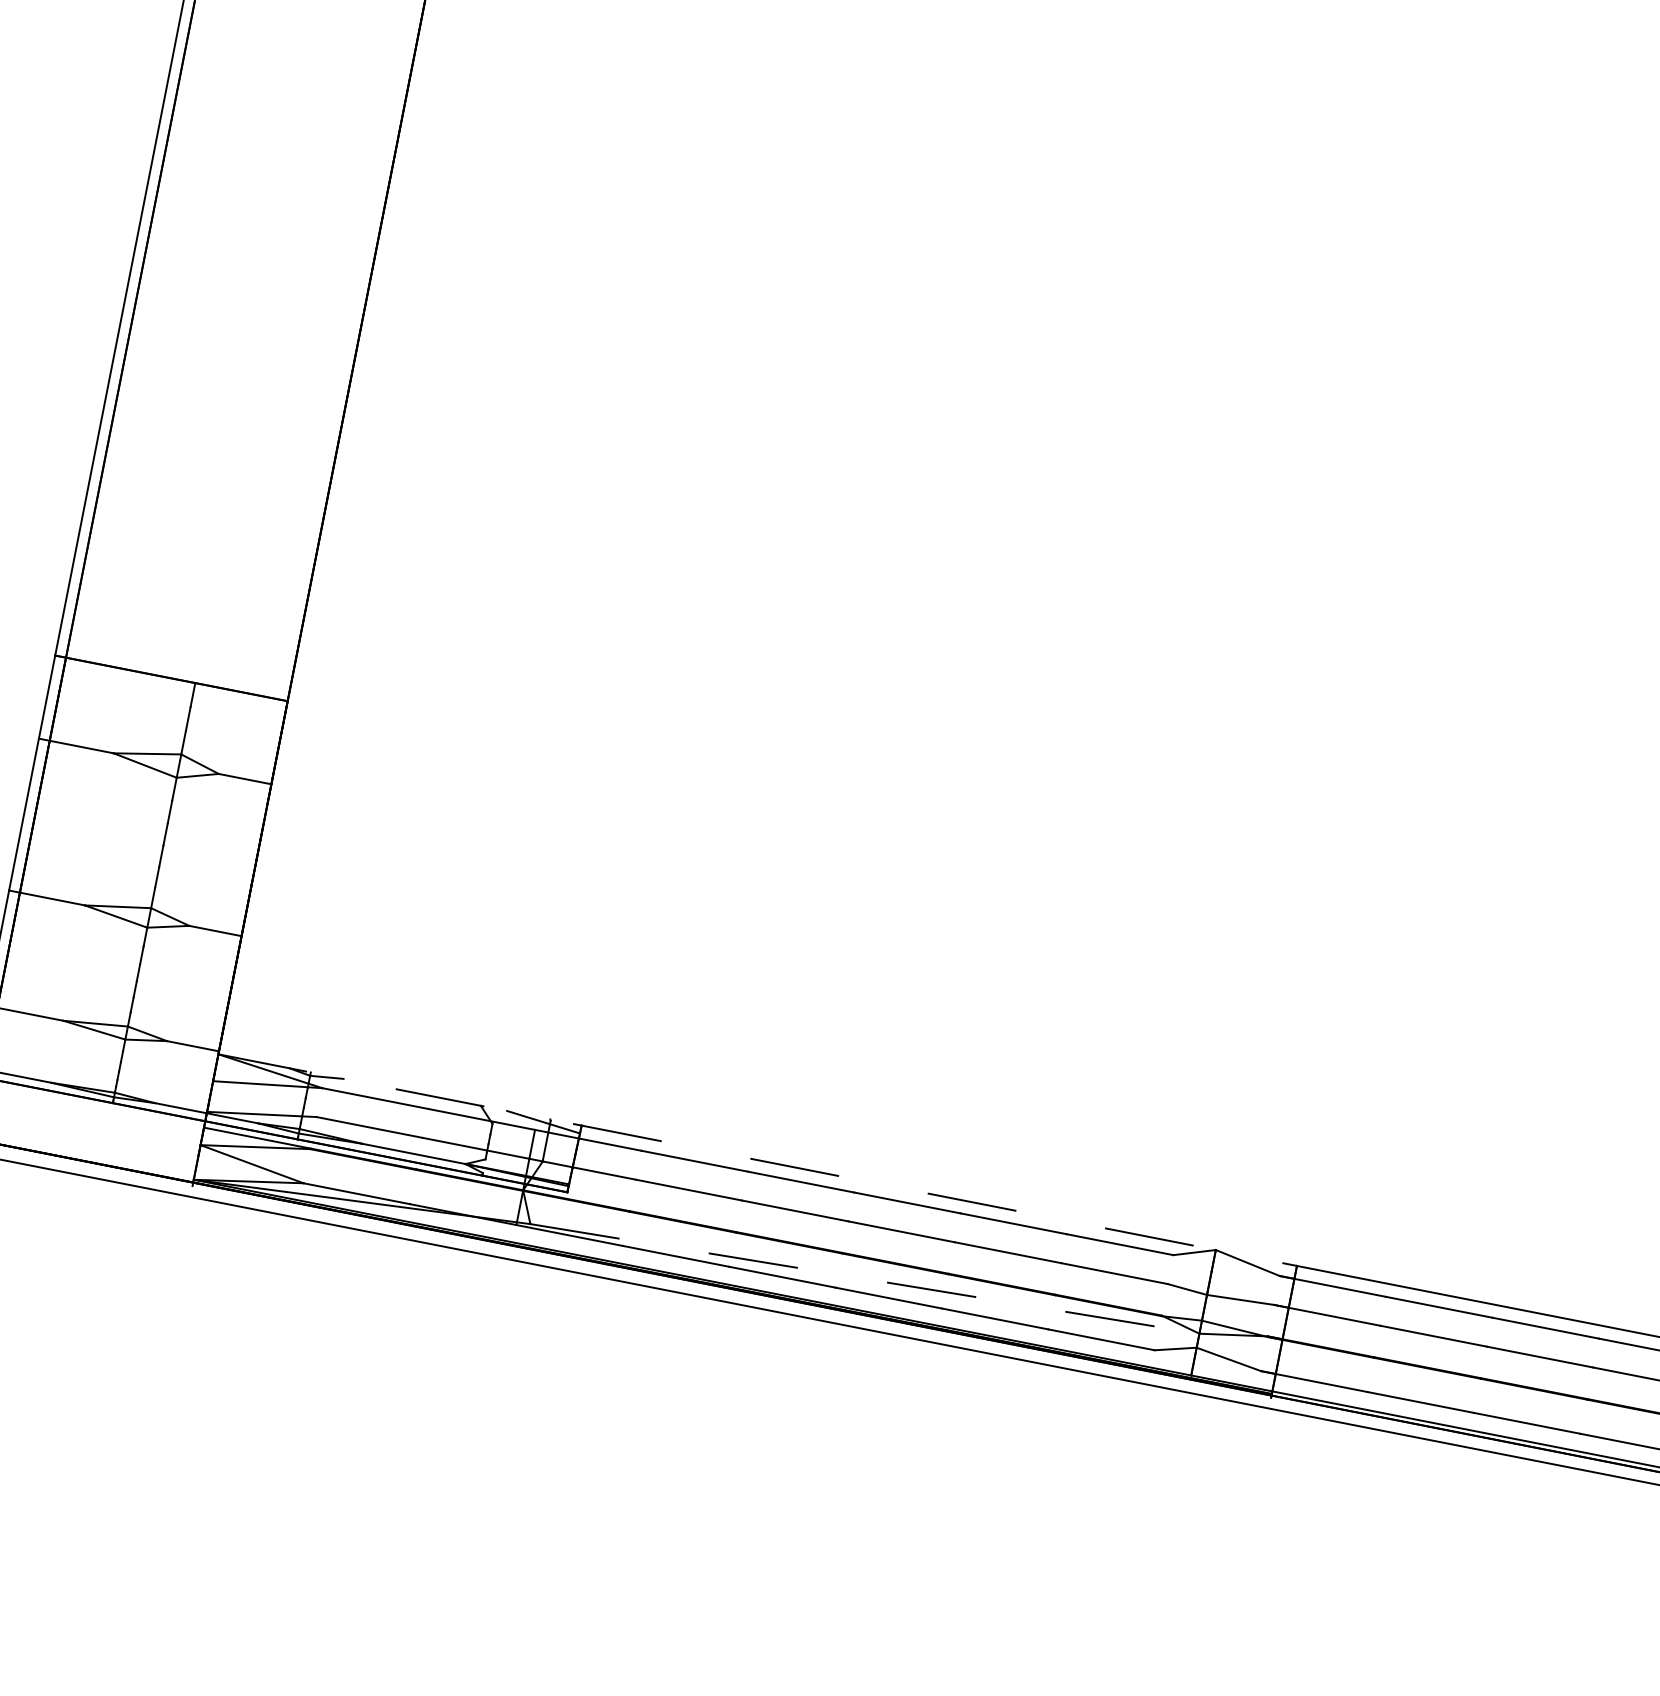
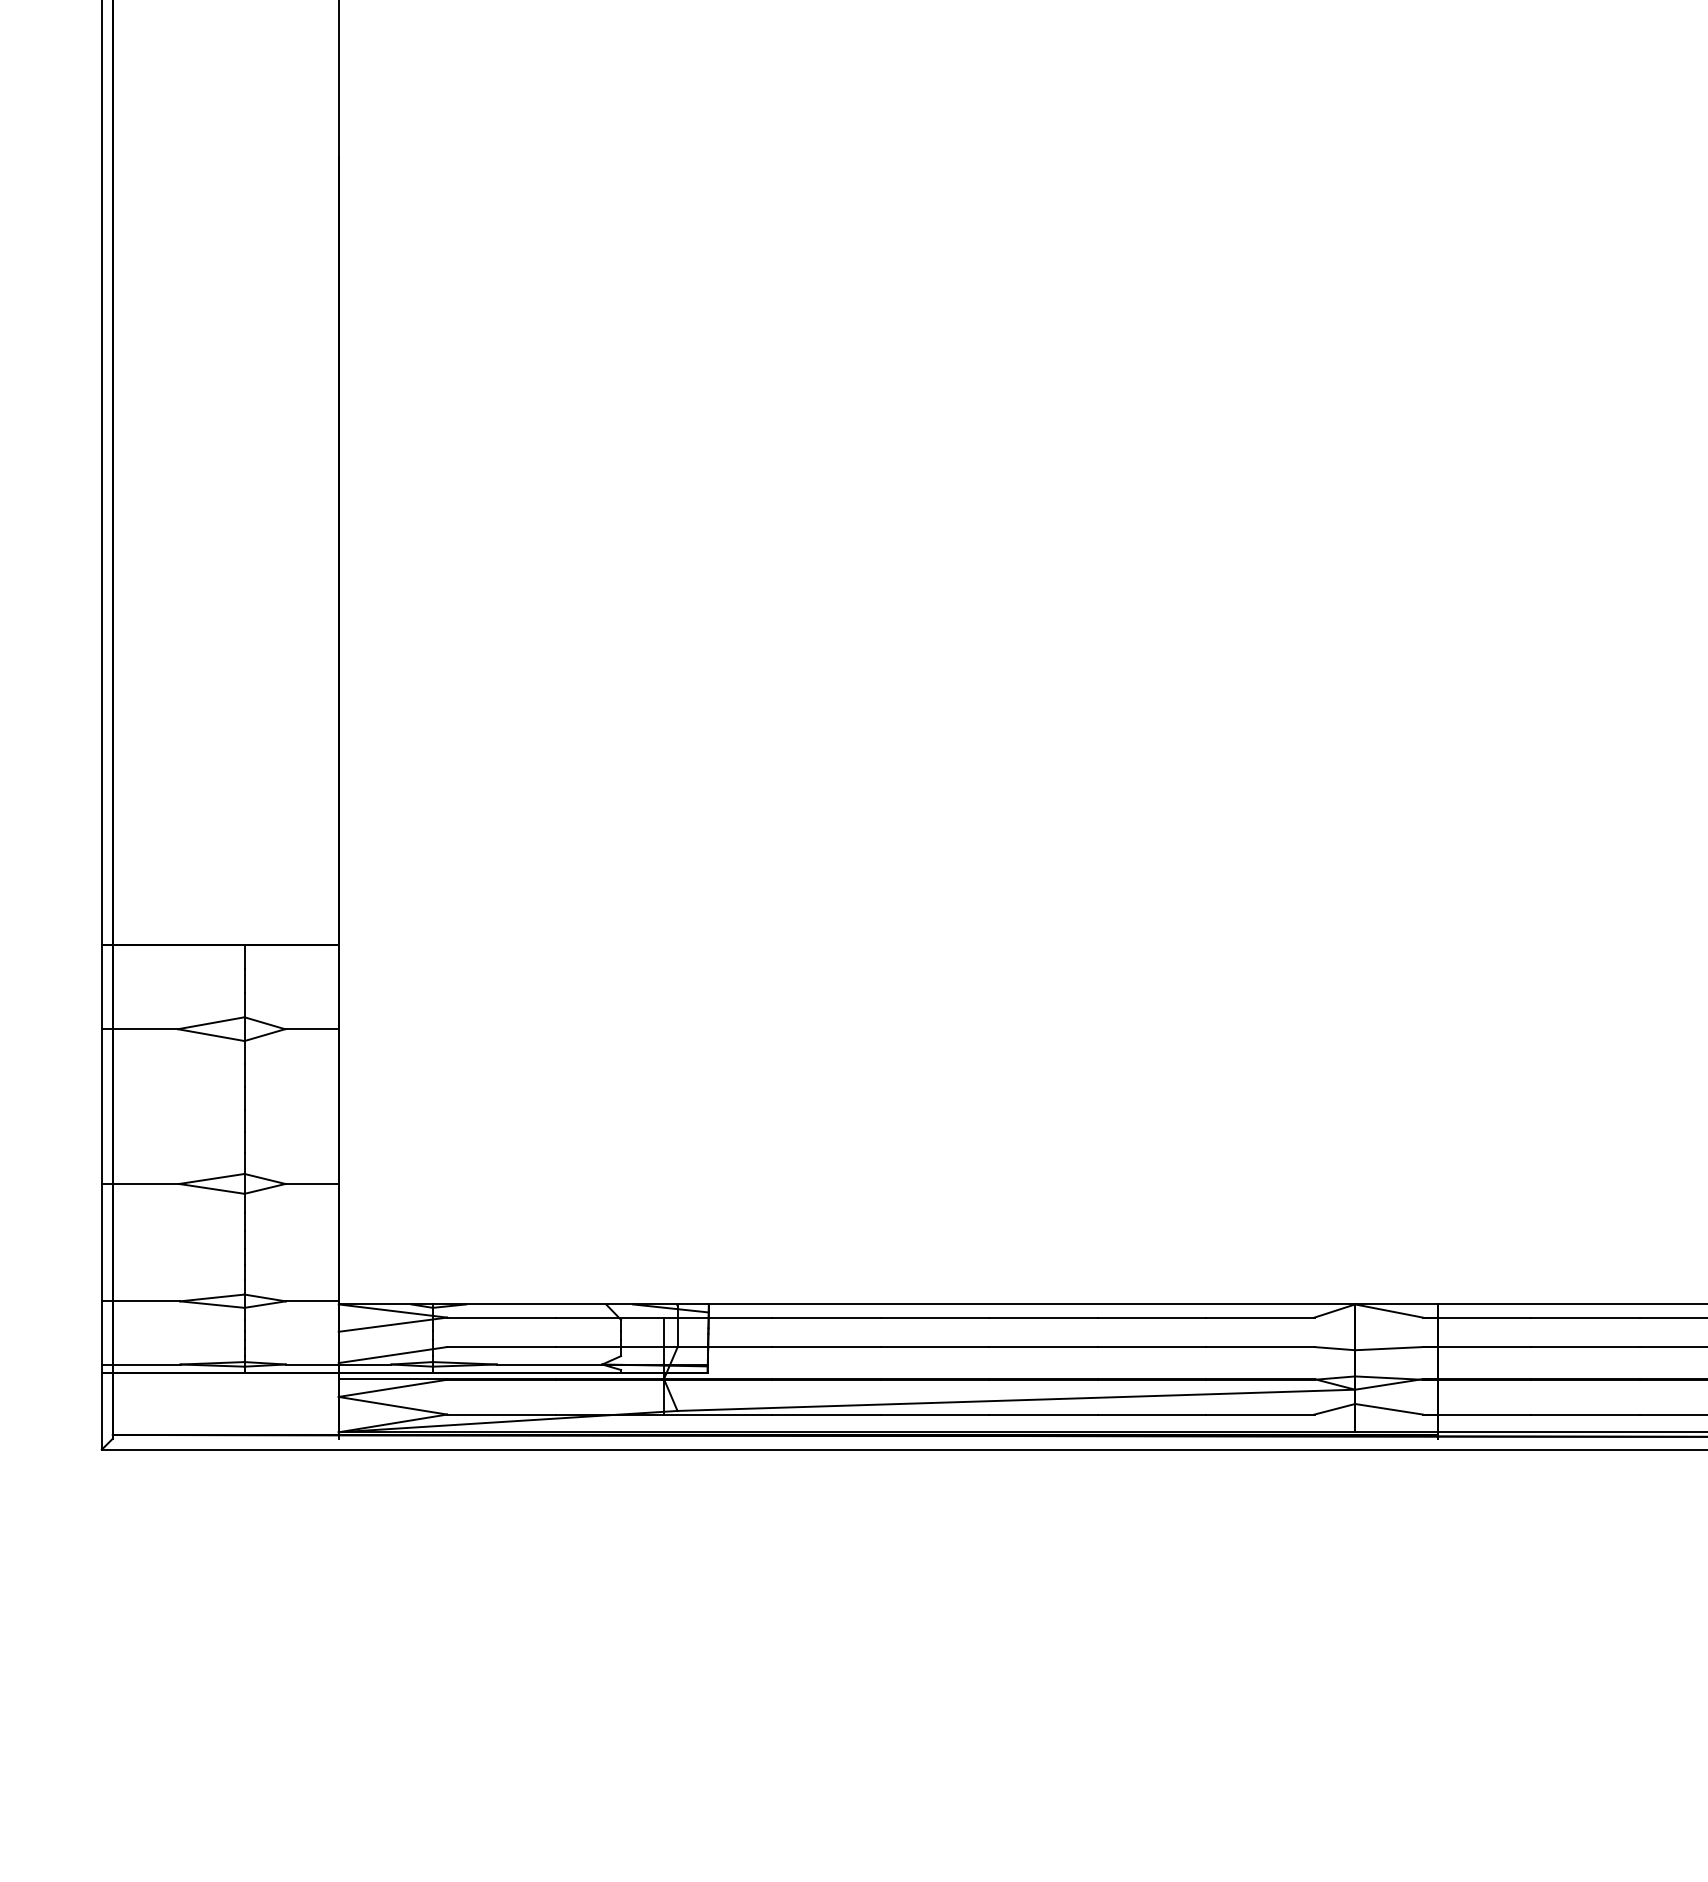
line: (757, 1160) -> (888, 1304), dashed -> solid
line: (865, 1279) -> (1016, 1400), dashed -> solid

